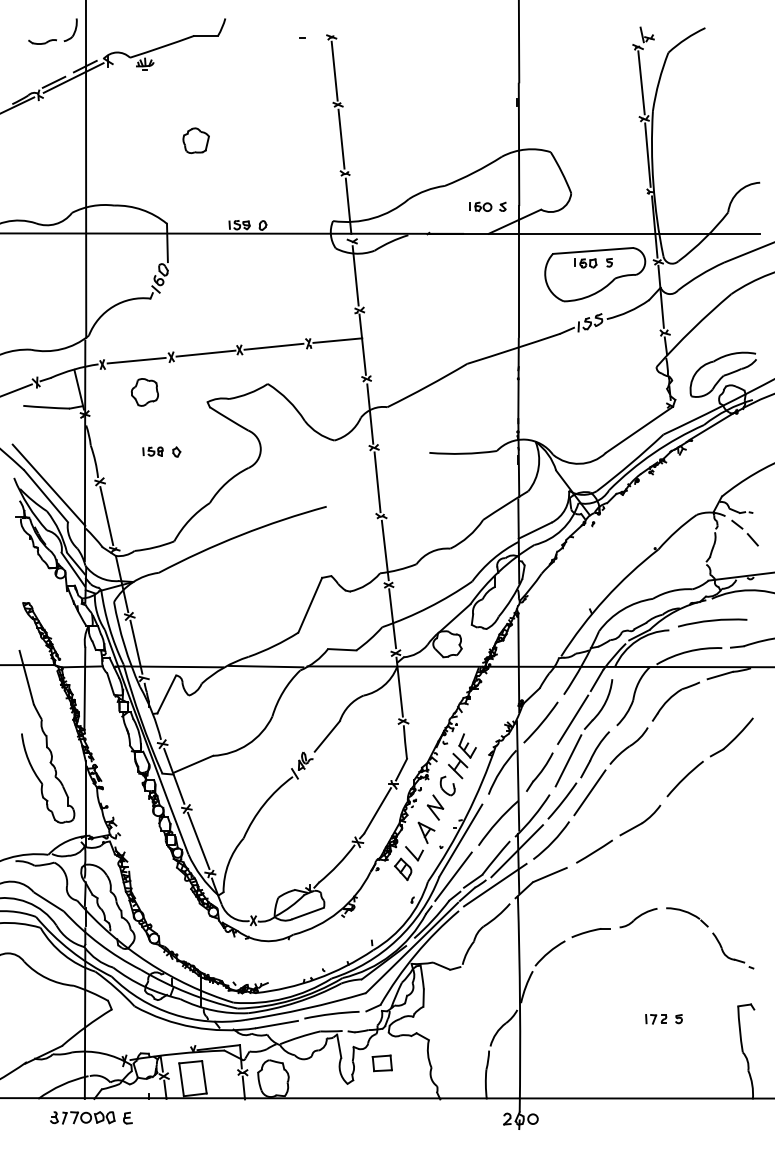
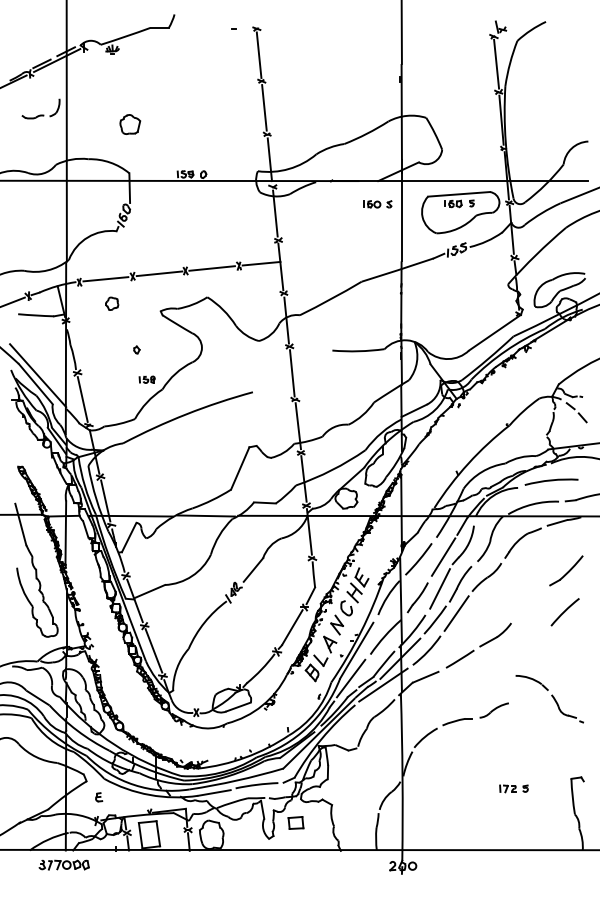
part: (52, 39) -> (40, 115), moved
part: (195, 140) -> (129, 124), moved
part: (487, 206) -> (377, 204), moved
part: (144, 392) -> (111, 303), size x0.6
part: (152, 451) -> (146, 379), moved
line: (684, 778) -> (564, 611), moved
part: (710, 938) -> (549, 699), moved
part: (127, 1117) -> (98, 796), moved

